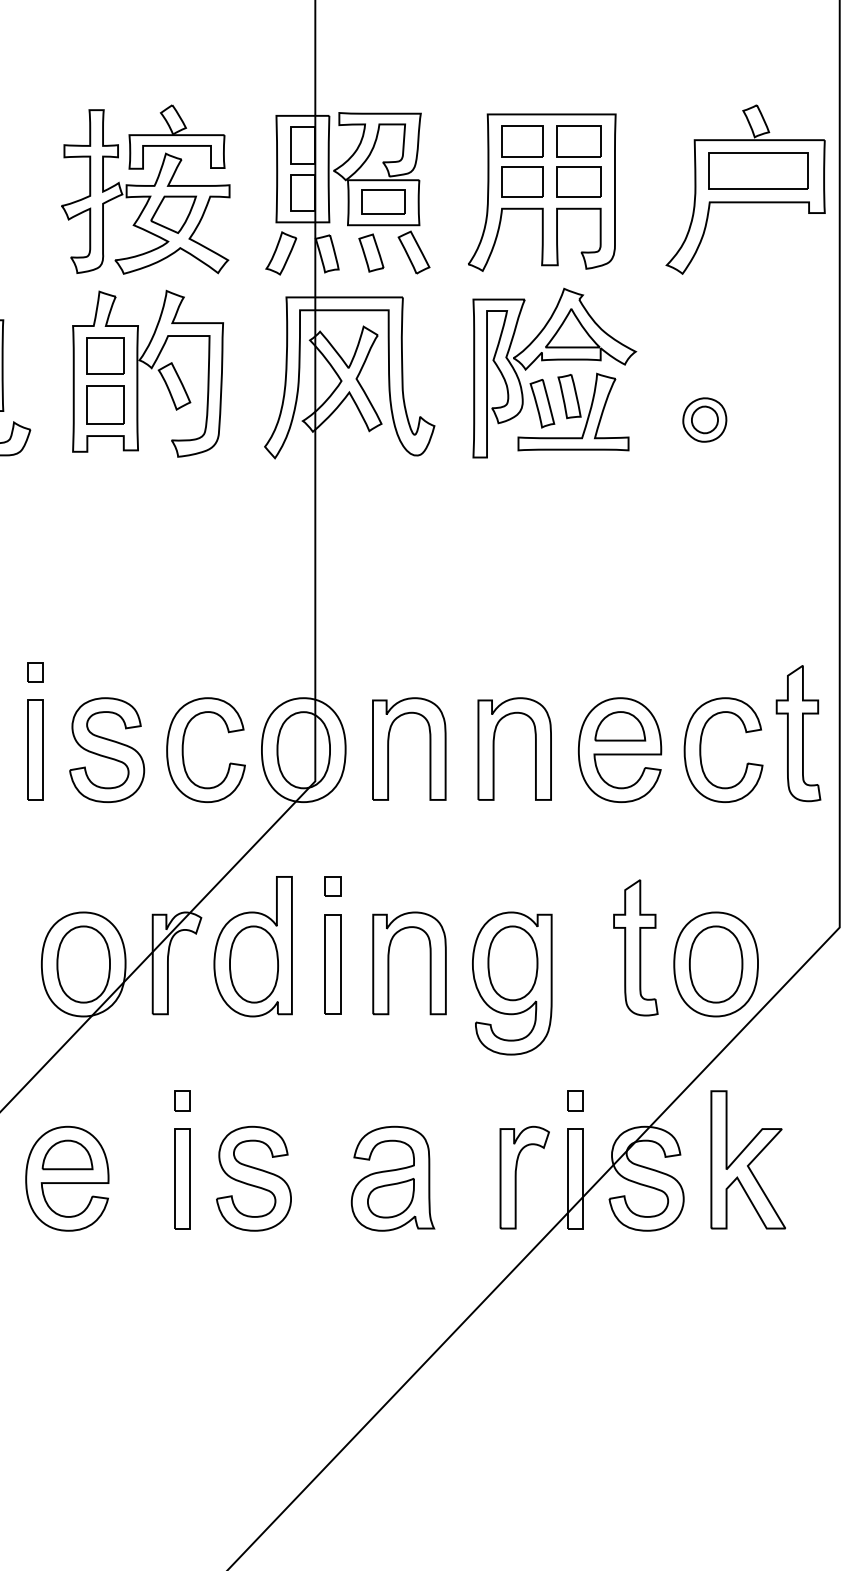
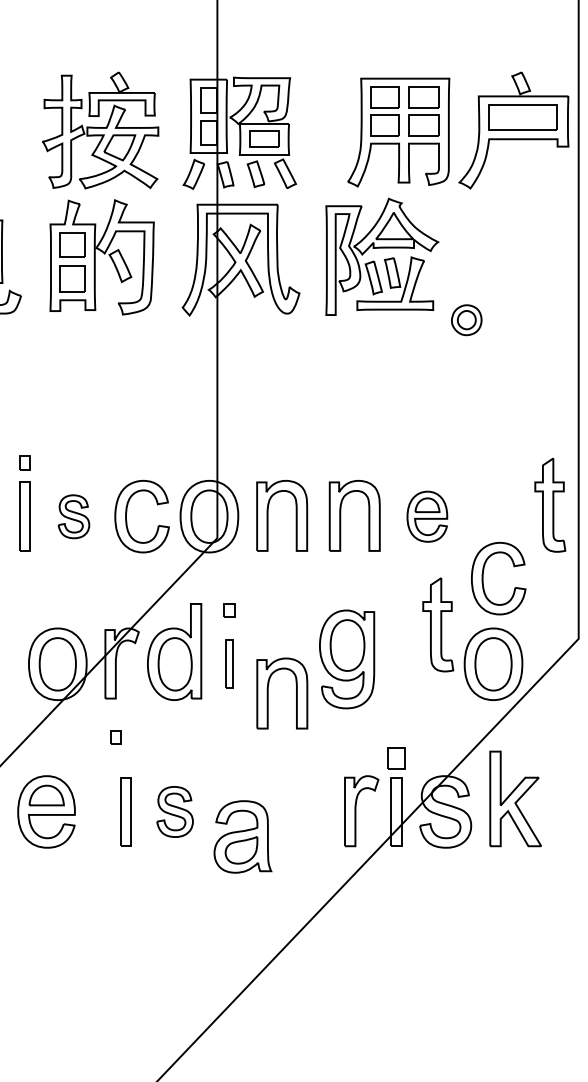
part: (541, 192) -> (398, 132), moved
part: (704, 420) -> (466, 320), moved
part: (106, 749) -> (73, 516), size x0.6
part: (620, 749) -> (427, 516), size x0.7
part: (701, 749) -> (483, 578), moved
part: (636, 947) -> (438, 624), moved
part: (389, 963) -> (268, 693), moved
part: (332, 964) -> (229, 664), size x0.7
part: (512, 983) -> (347, 659), moved
part: (181, 1101) -> (115, 737), moved
part: (575, 1101) -> (396, 758), size x1.6
part: (253, 1178) -> (174, 811), size x0.7
part: (392, 1178) -> (242, 836), moved

